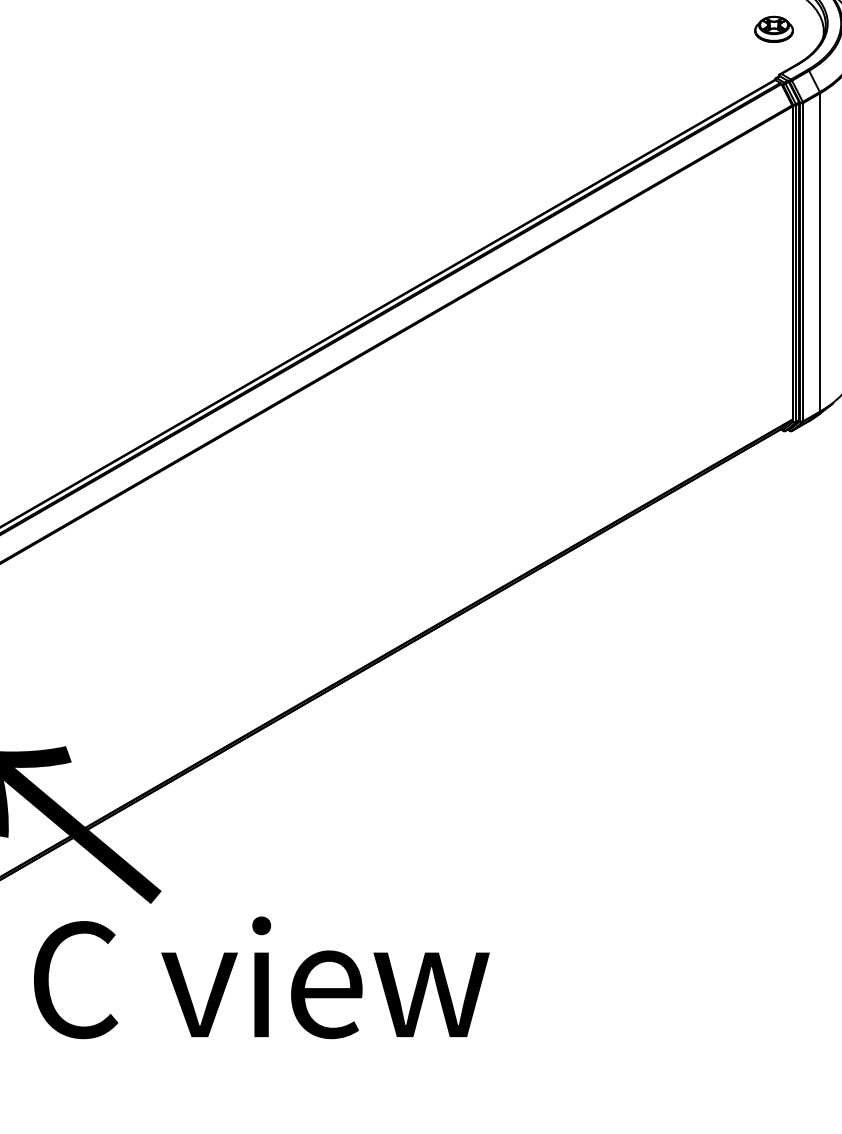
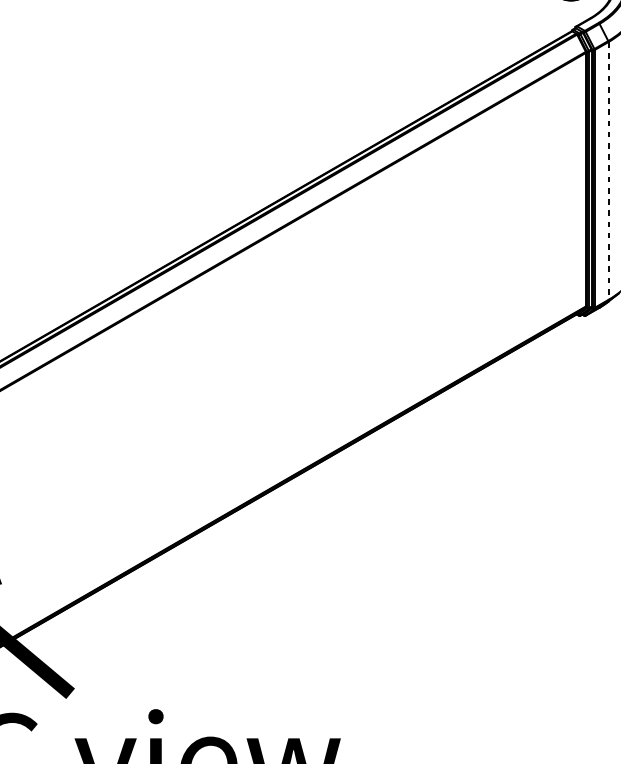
line: (820, 252) -> (608, 171), solid -> dashed

